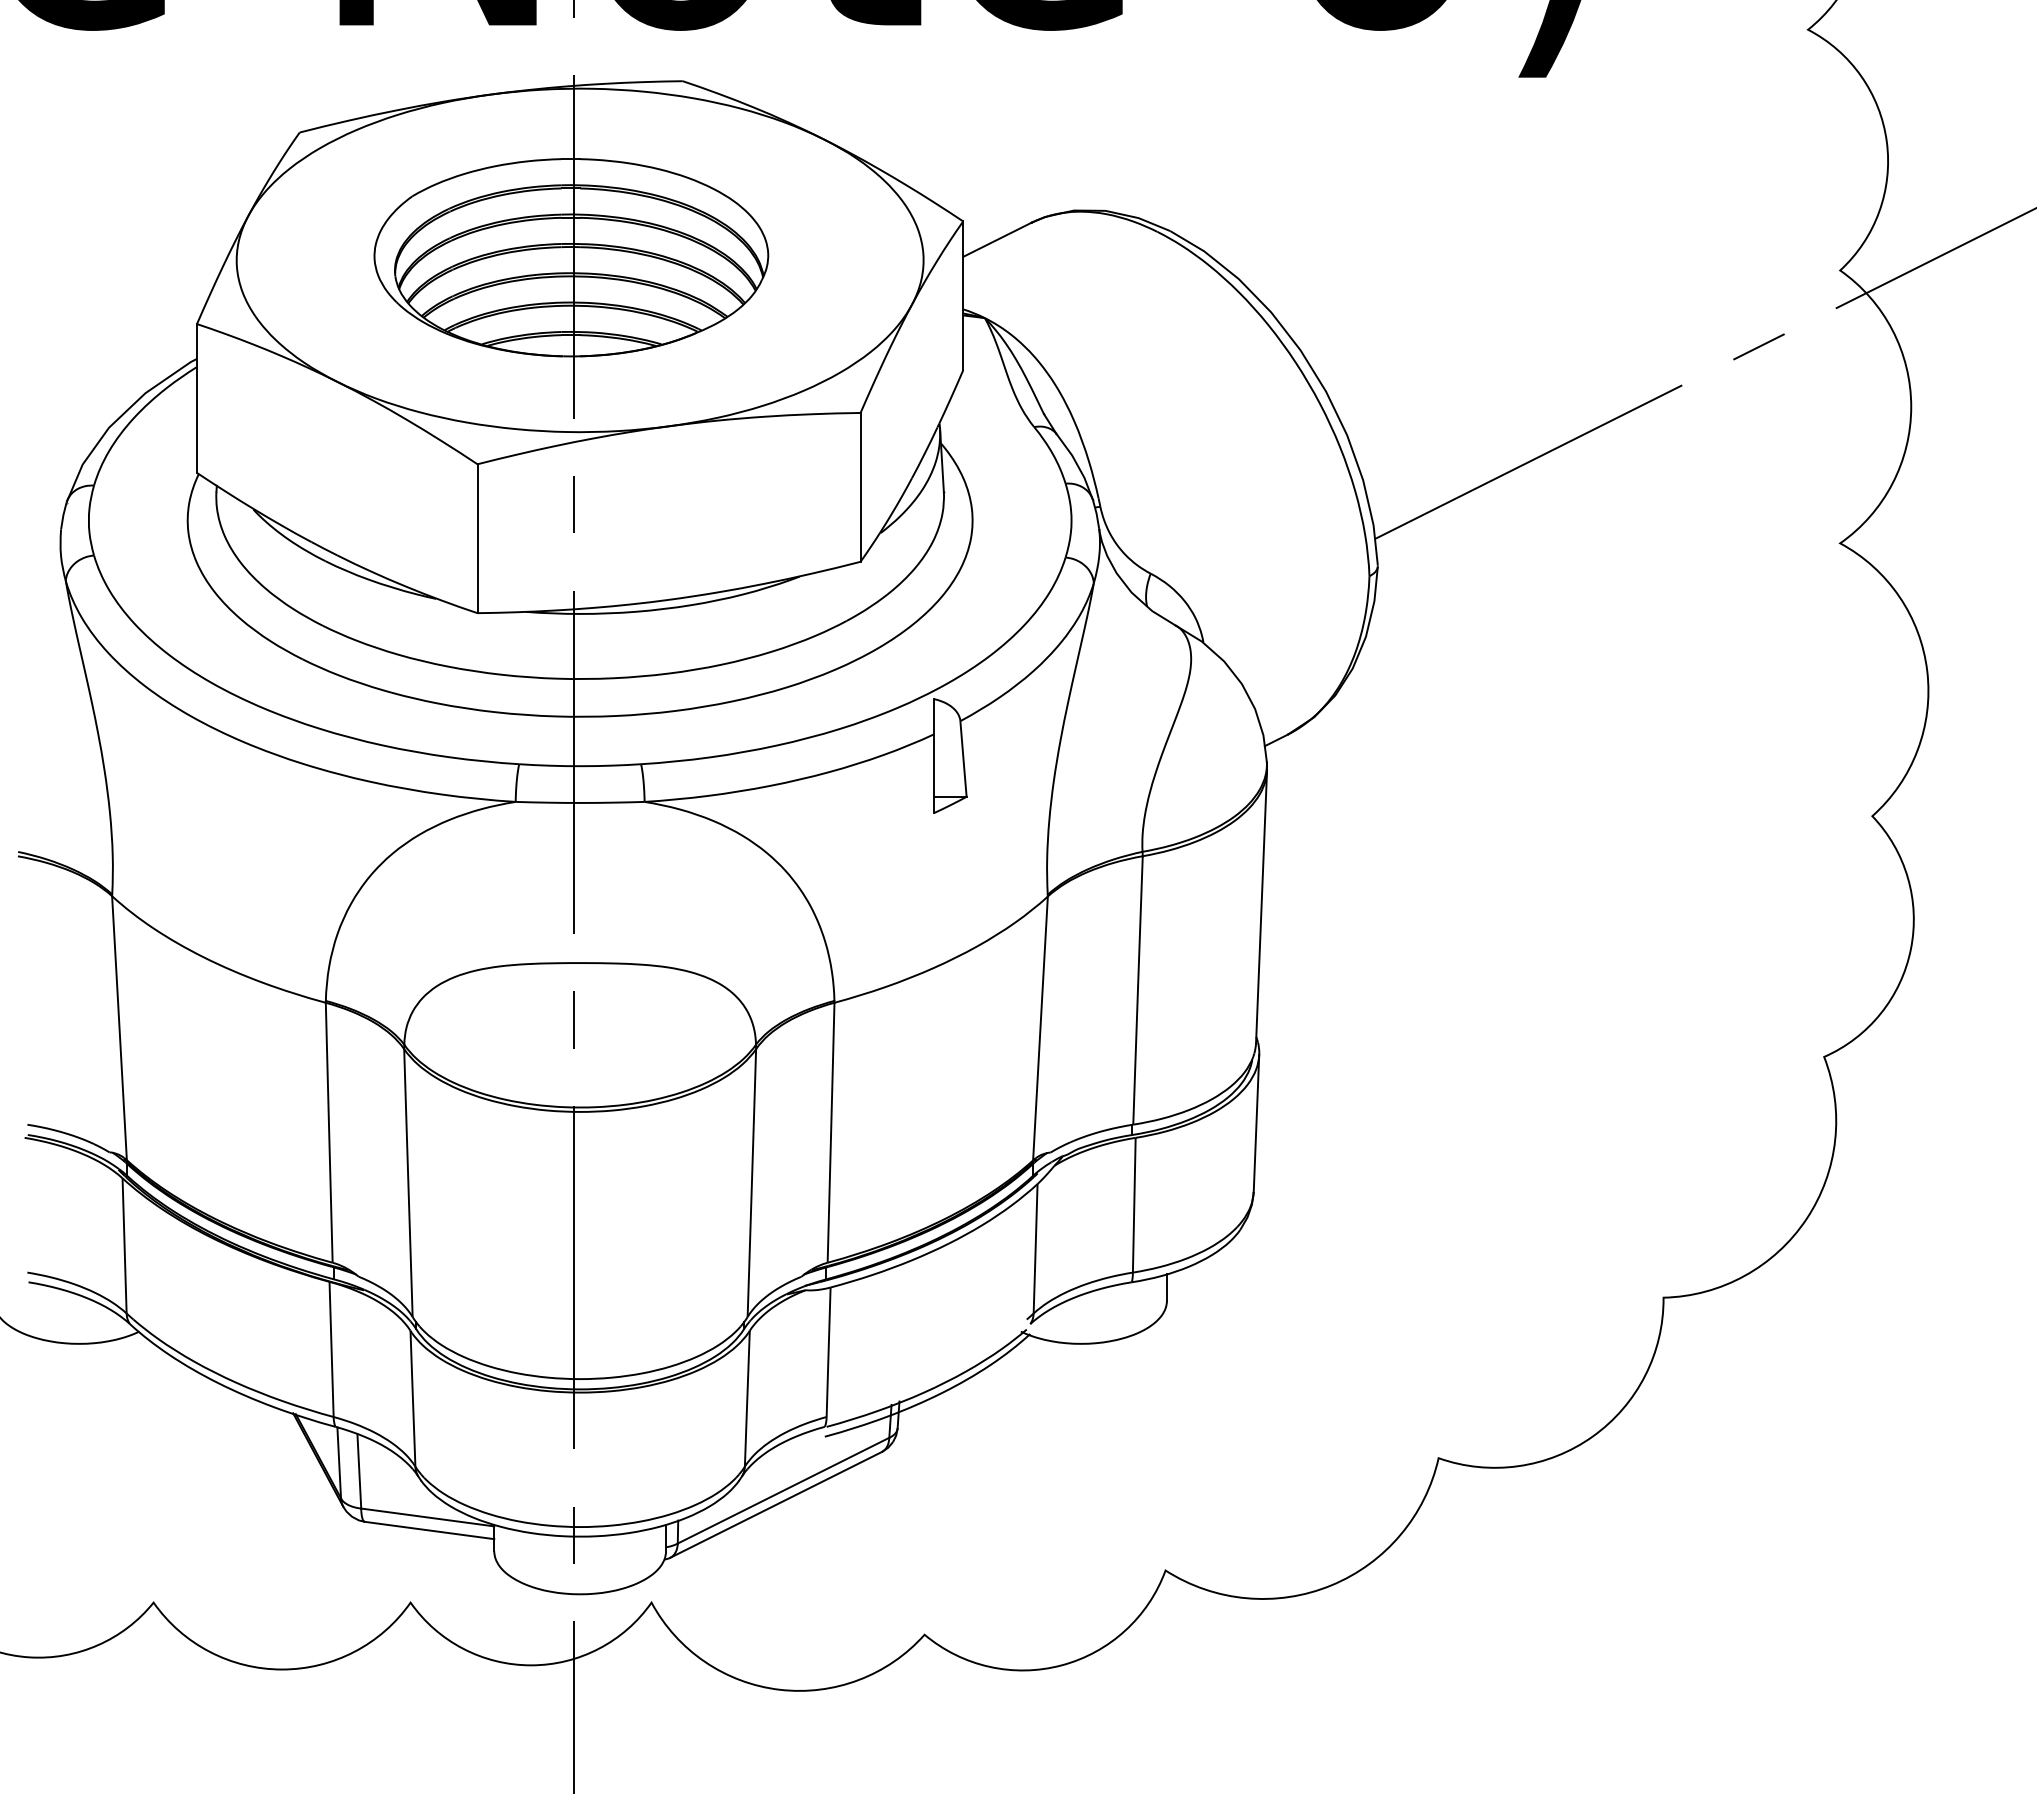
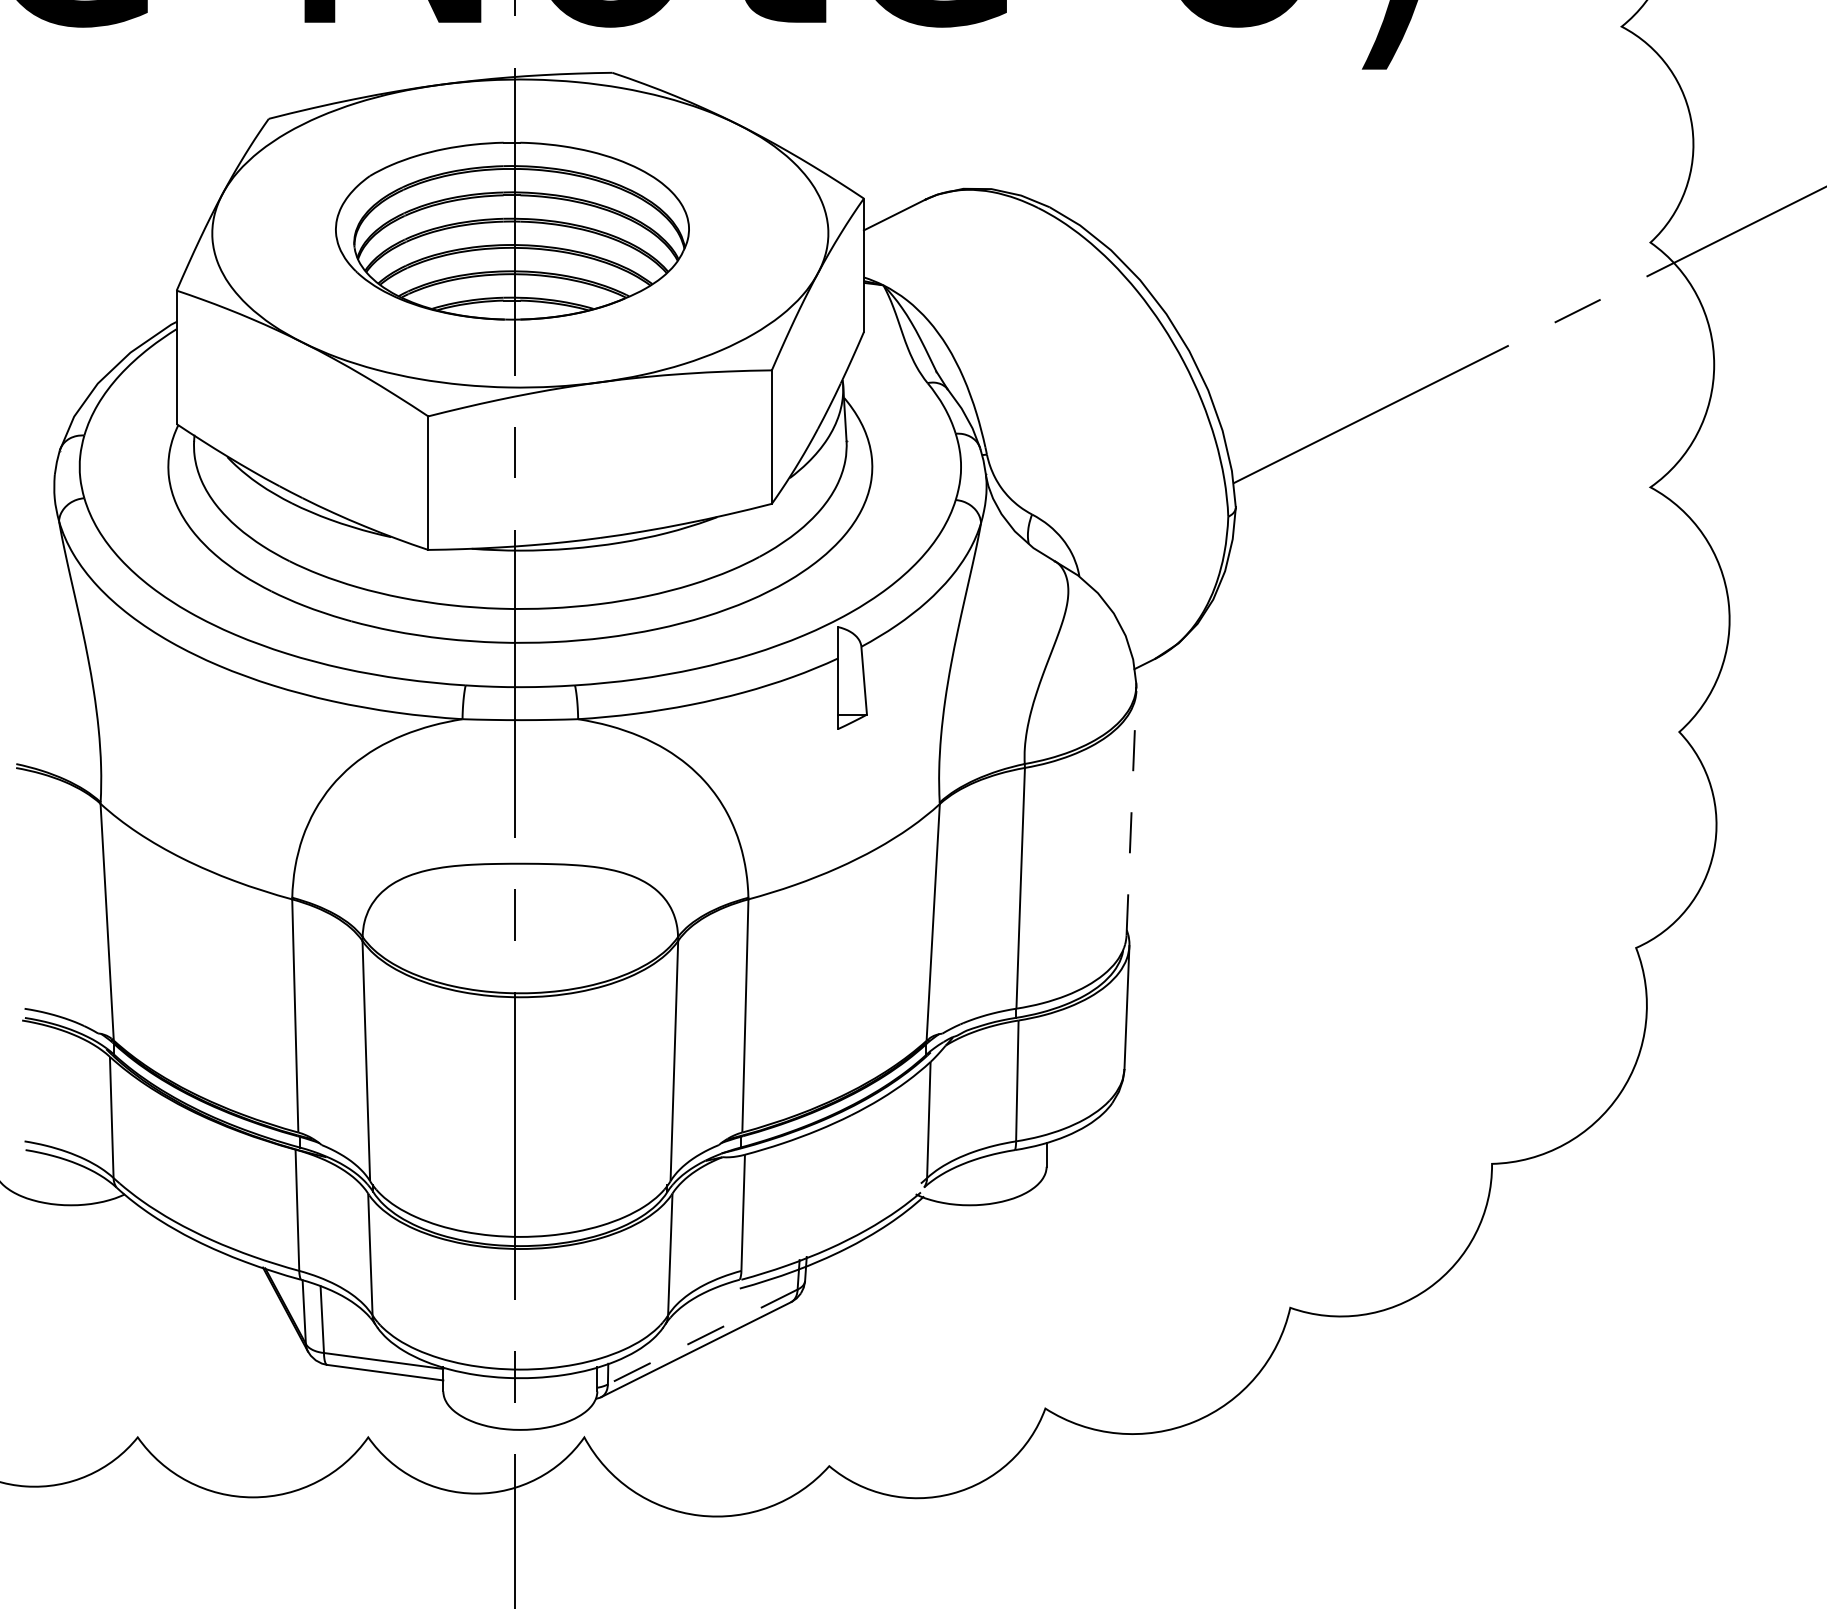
line: (1261, 906) -> (1131, 813), solid -> dashed
line: (783, 1490) -> (702, 1336), solid -> dashed

